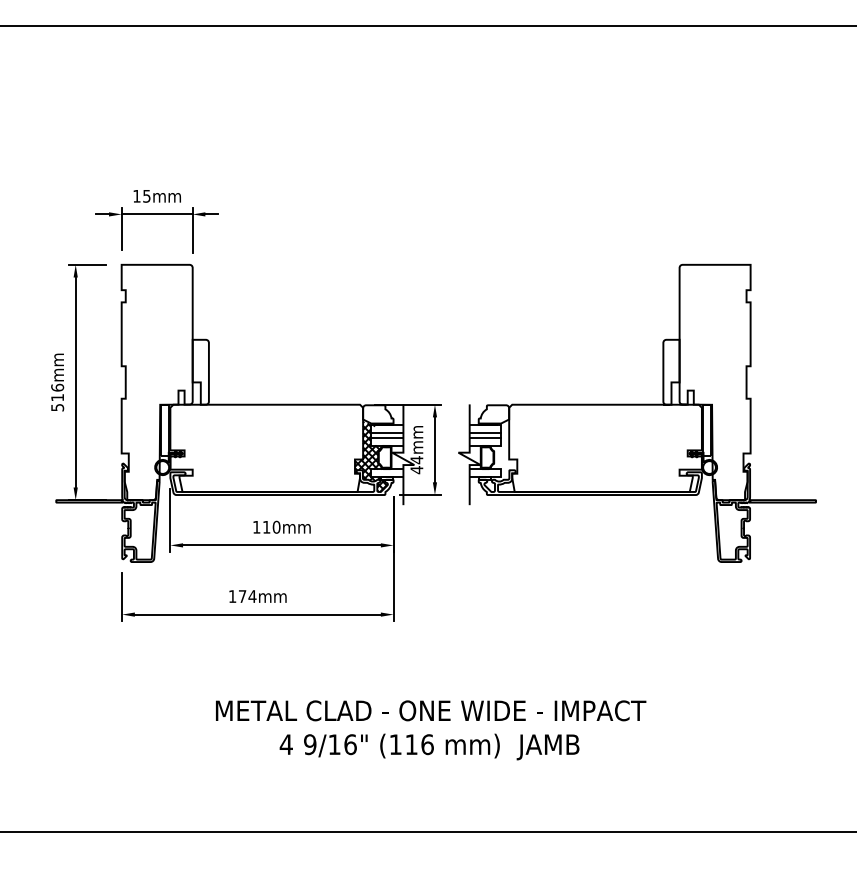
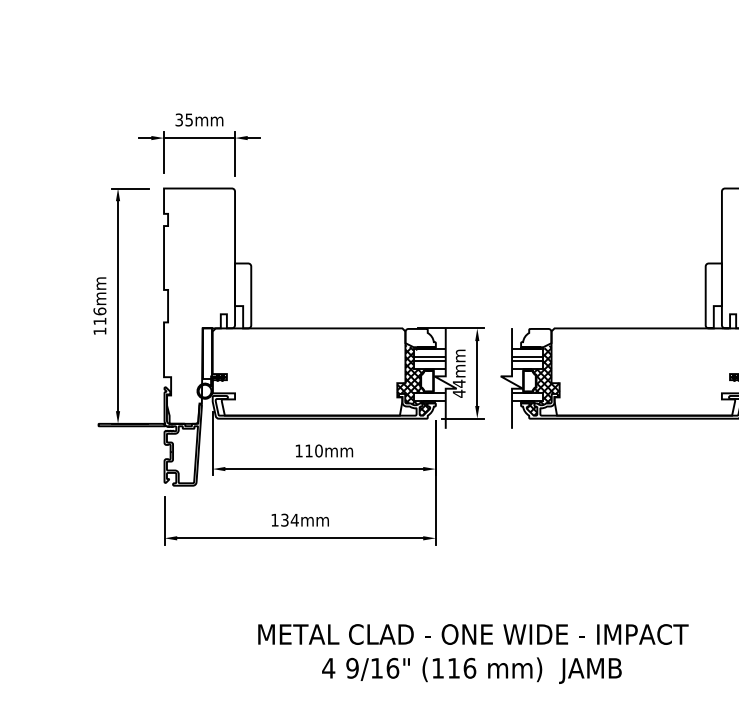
text: (136, 195) -> (178, 119), 15mm -> 35mm
text: (57, 407) -> (99, 331), 516mm -> 116mm
hatch: (500, 456) -> (542, 380), added
text: (242, 596) -> (284, 520), 174mm -> 134mm

